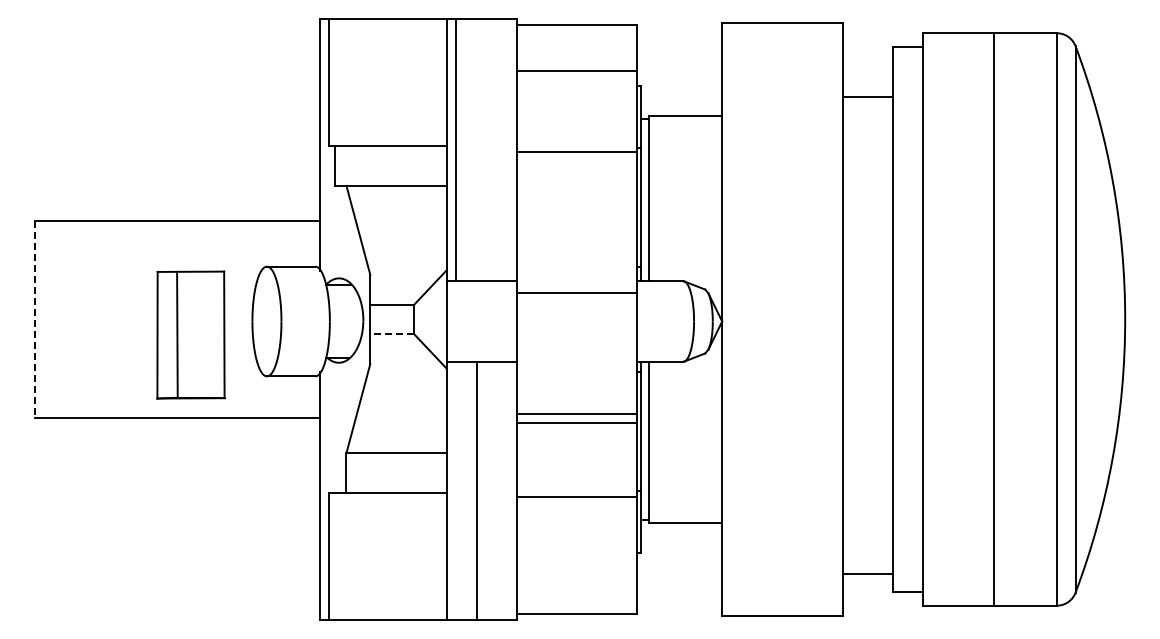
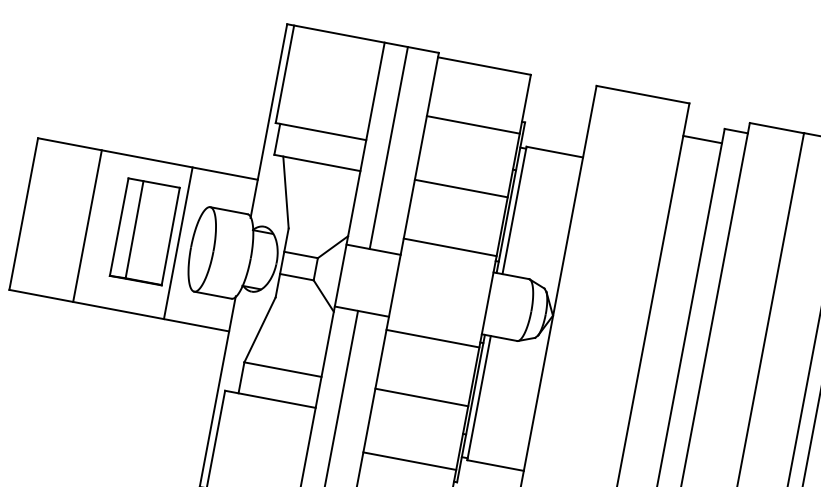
line: (576, 71) -> (472, 124), moved
line: (867, 97) -> (702, 139), moved
line: (455, 150) -> (388, 148), moved
line: (576, 151) -> (460, 188), moved
line: (576, 293) -> (449, 247), moved
line: (117, 319) -> (87, 226), added
line: (235, 319) -> (178, 243), added
line: (34, 320) -> (23, 214), dashed -> solid
line: (392, 333) -> (297, 276), dashed -> solid
part: (190, 334) -> (144, 231), moved
line: (576, 414) -> (421, 397), moved
line: (576, 422) -> (432, 338), moved
line: (576, 496) -> (409, 460), moved

